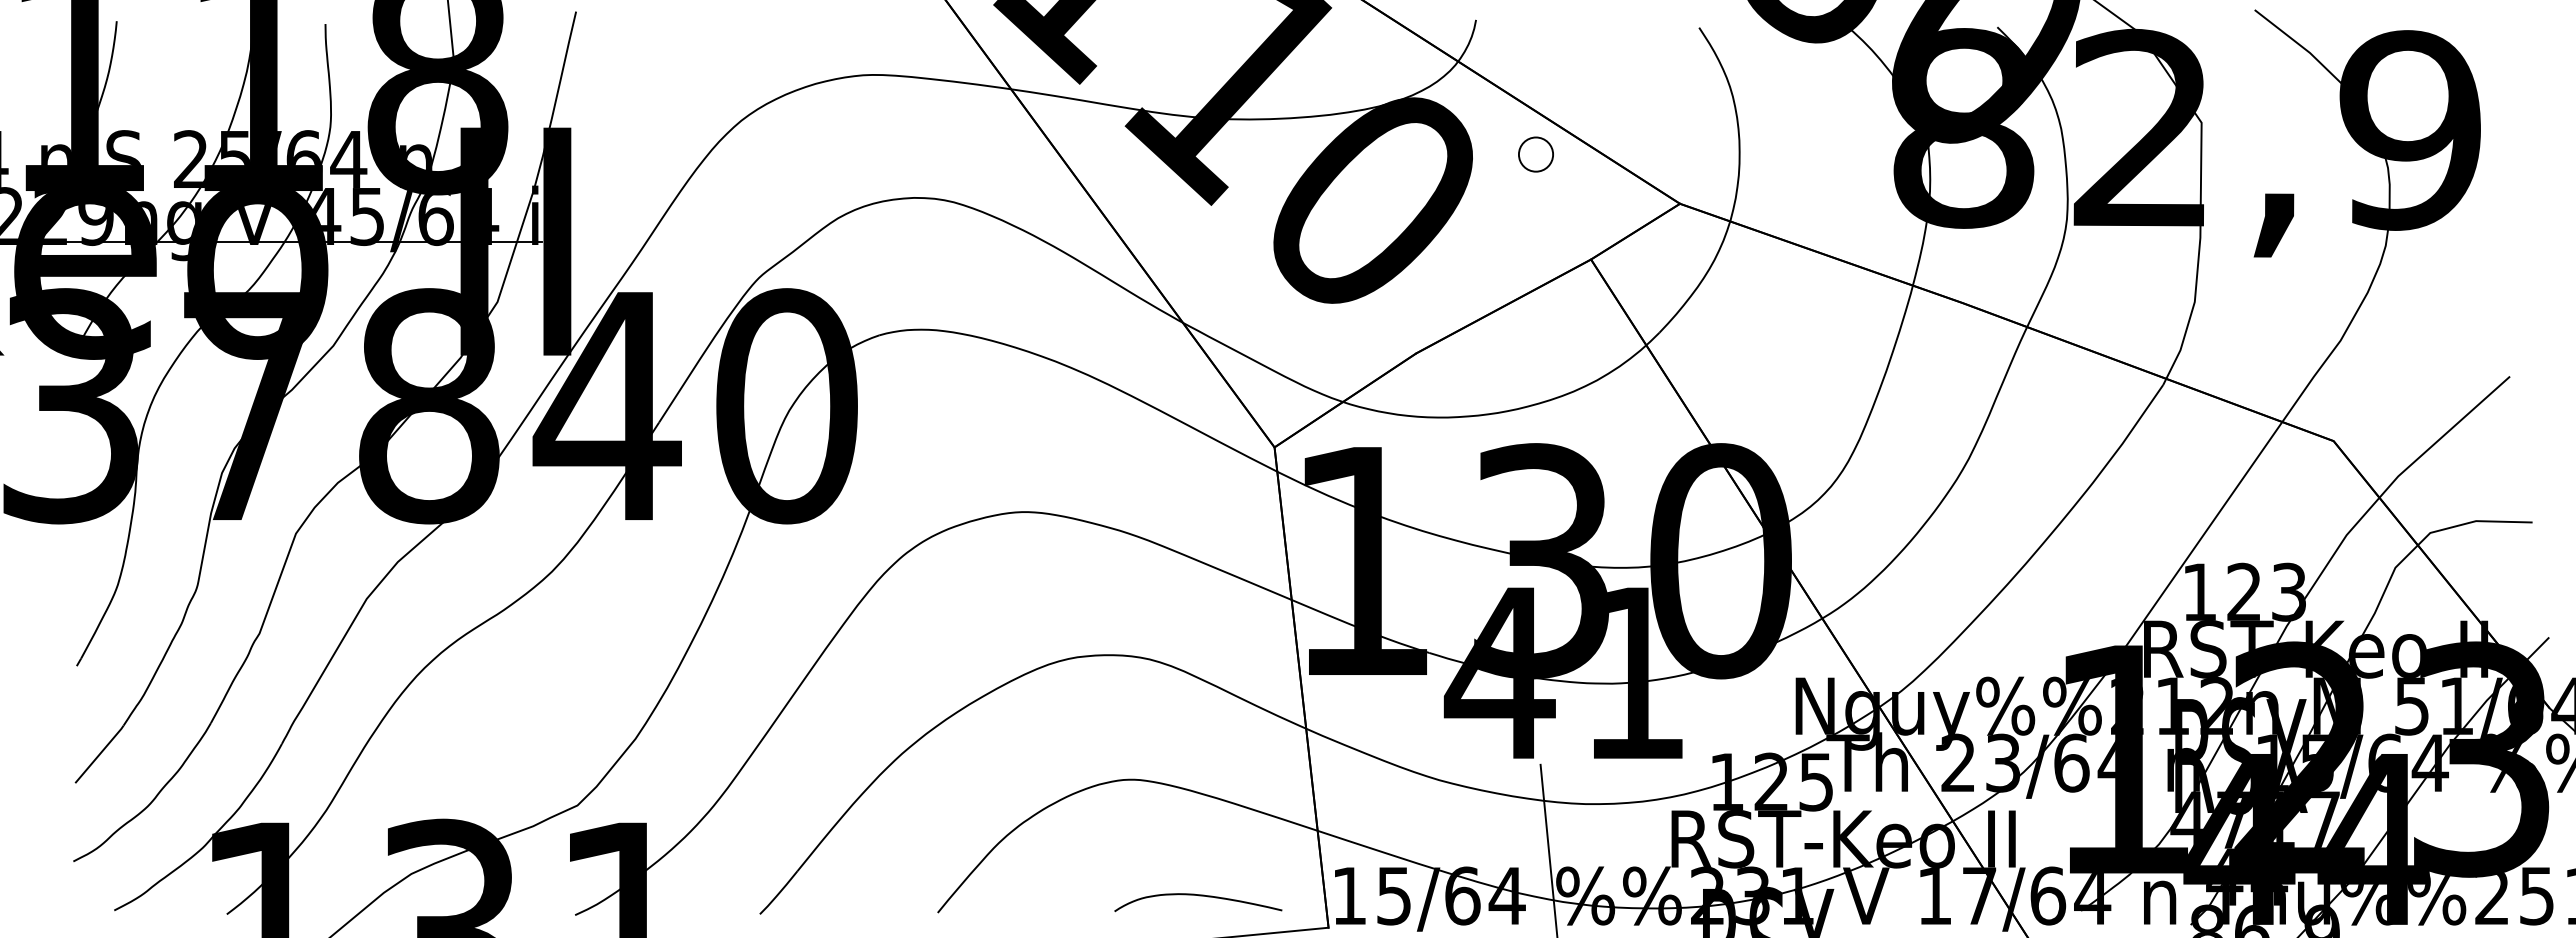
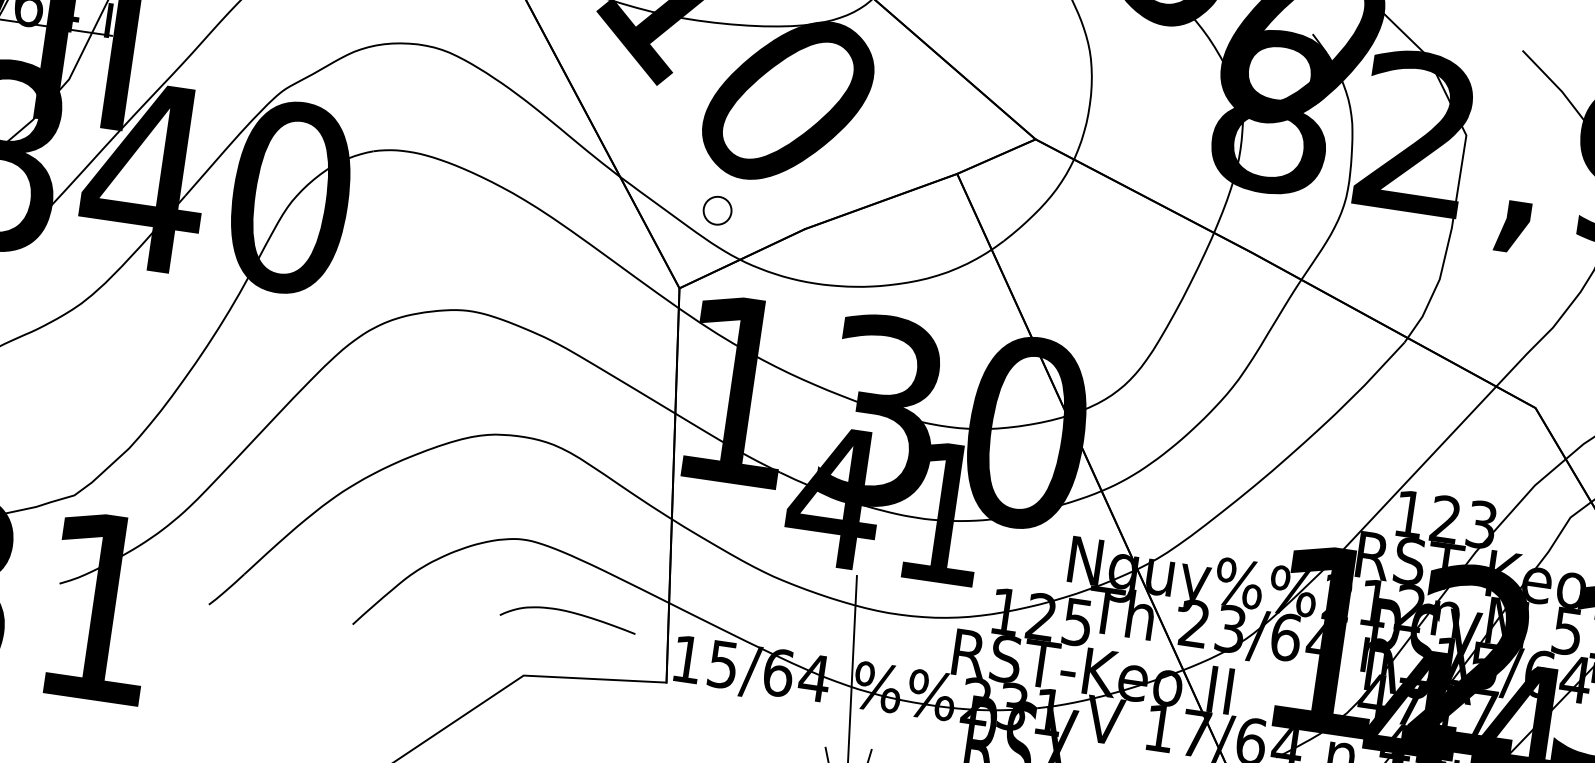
part: (1535, 154) -> (717, 210), moved
curve: (1198, 896) -> (569, 612), moved

